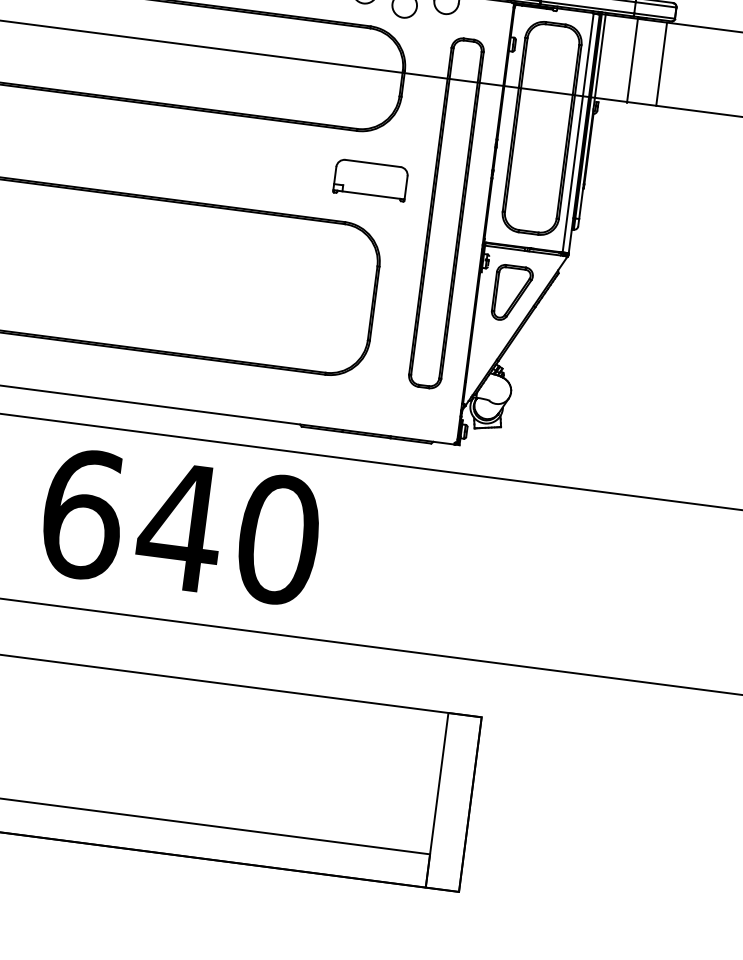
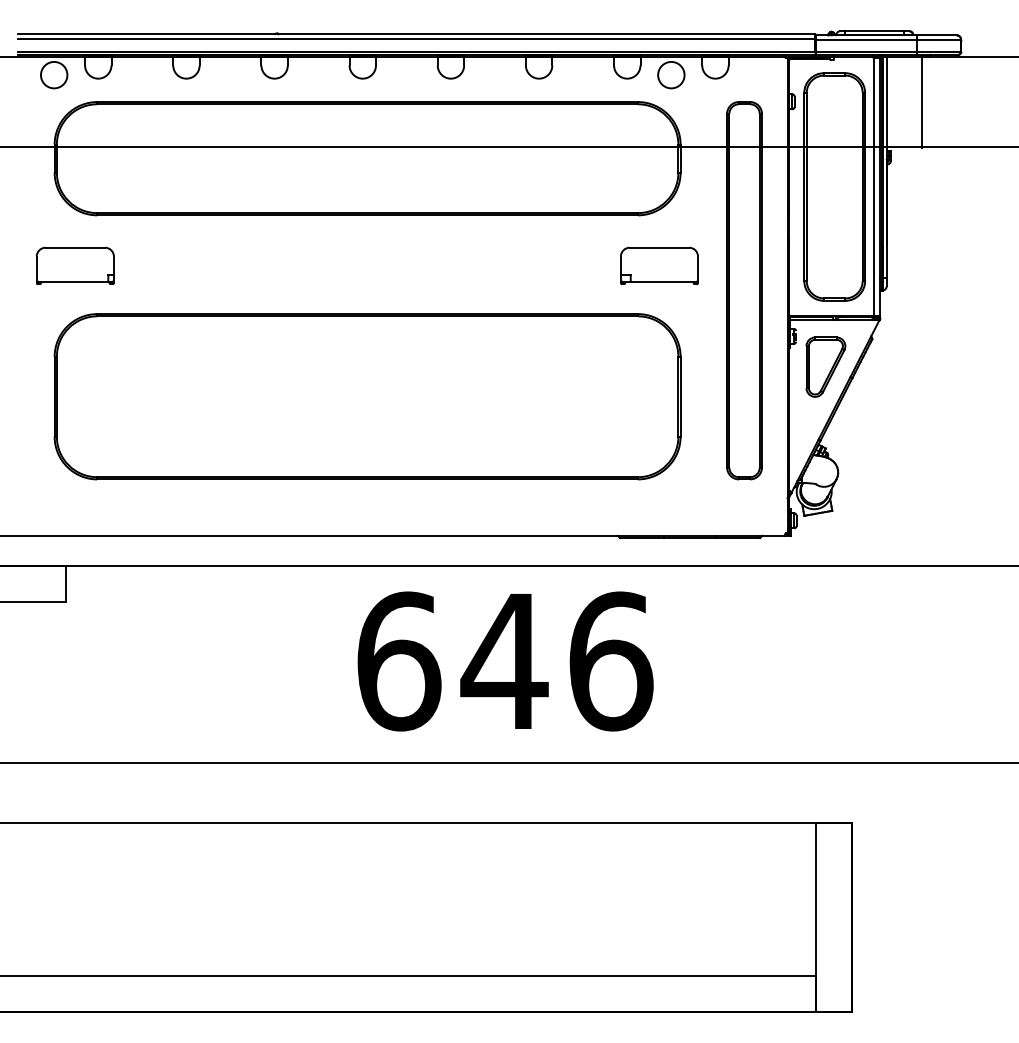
line: (661, 64) -> (953, 102), removed
text: (279, 539) -> (611, 661), 640 -> 646

